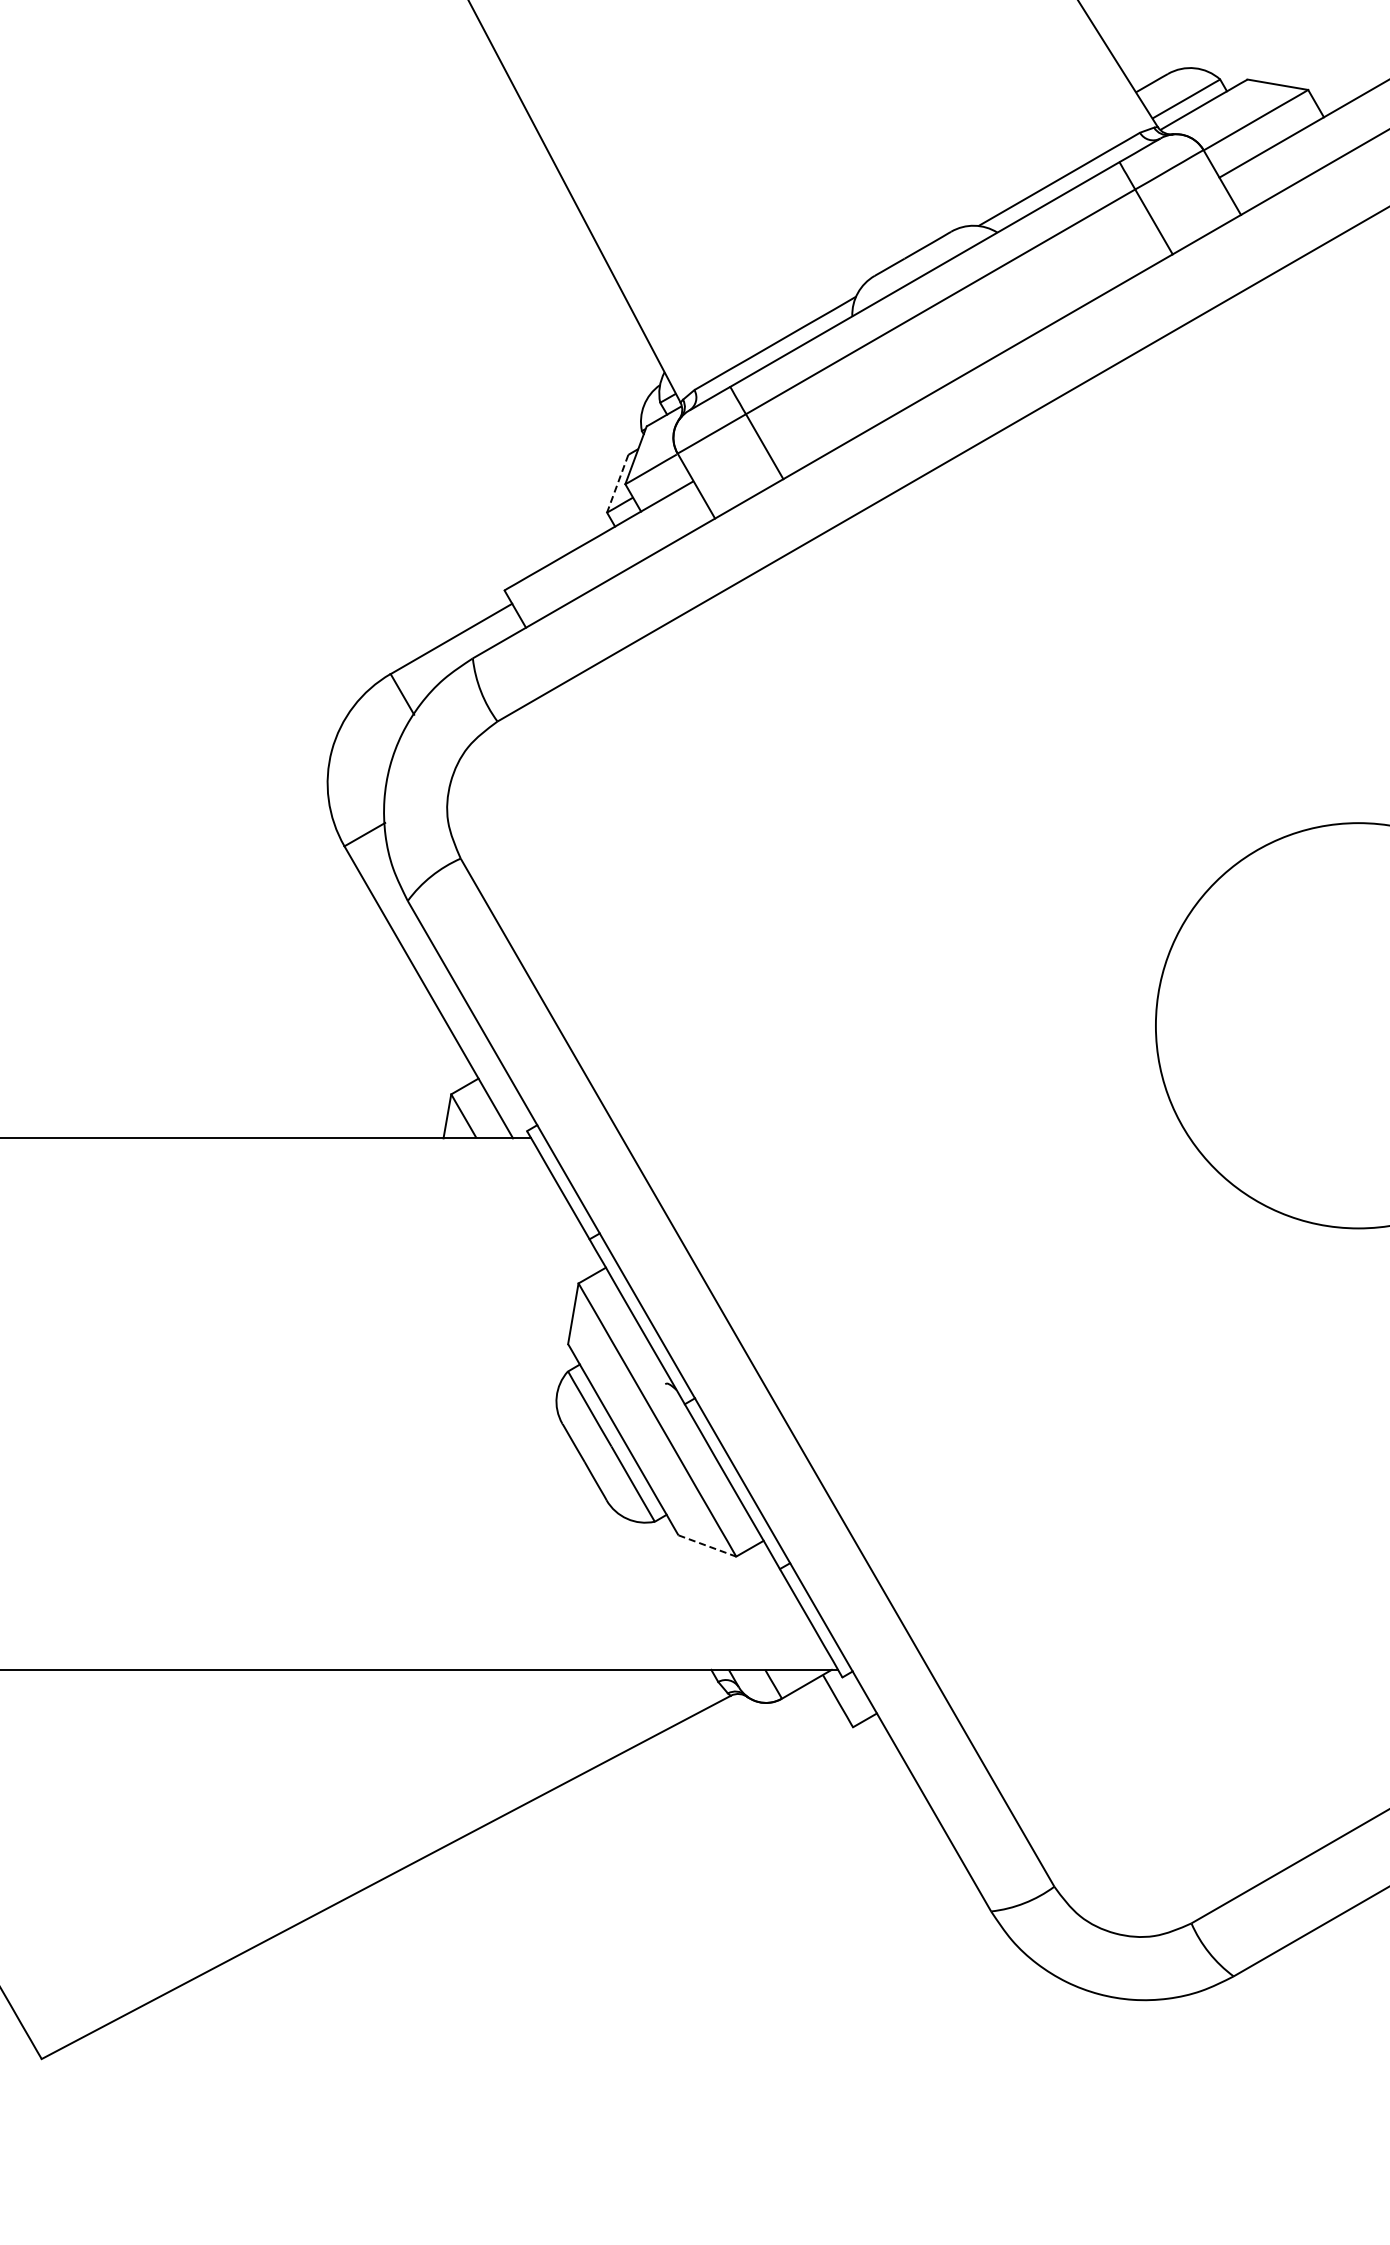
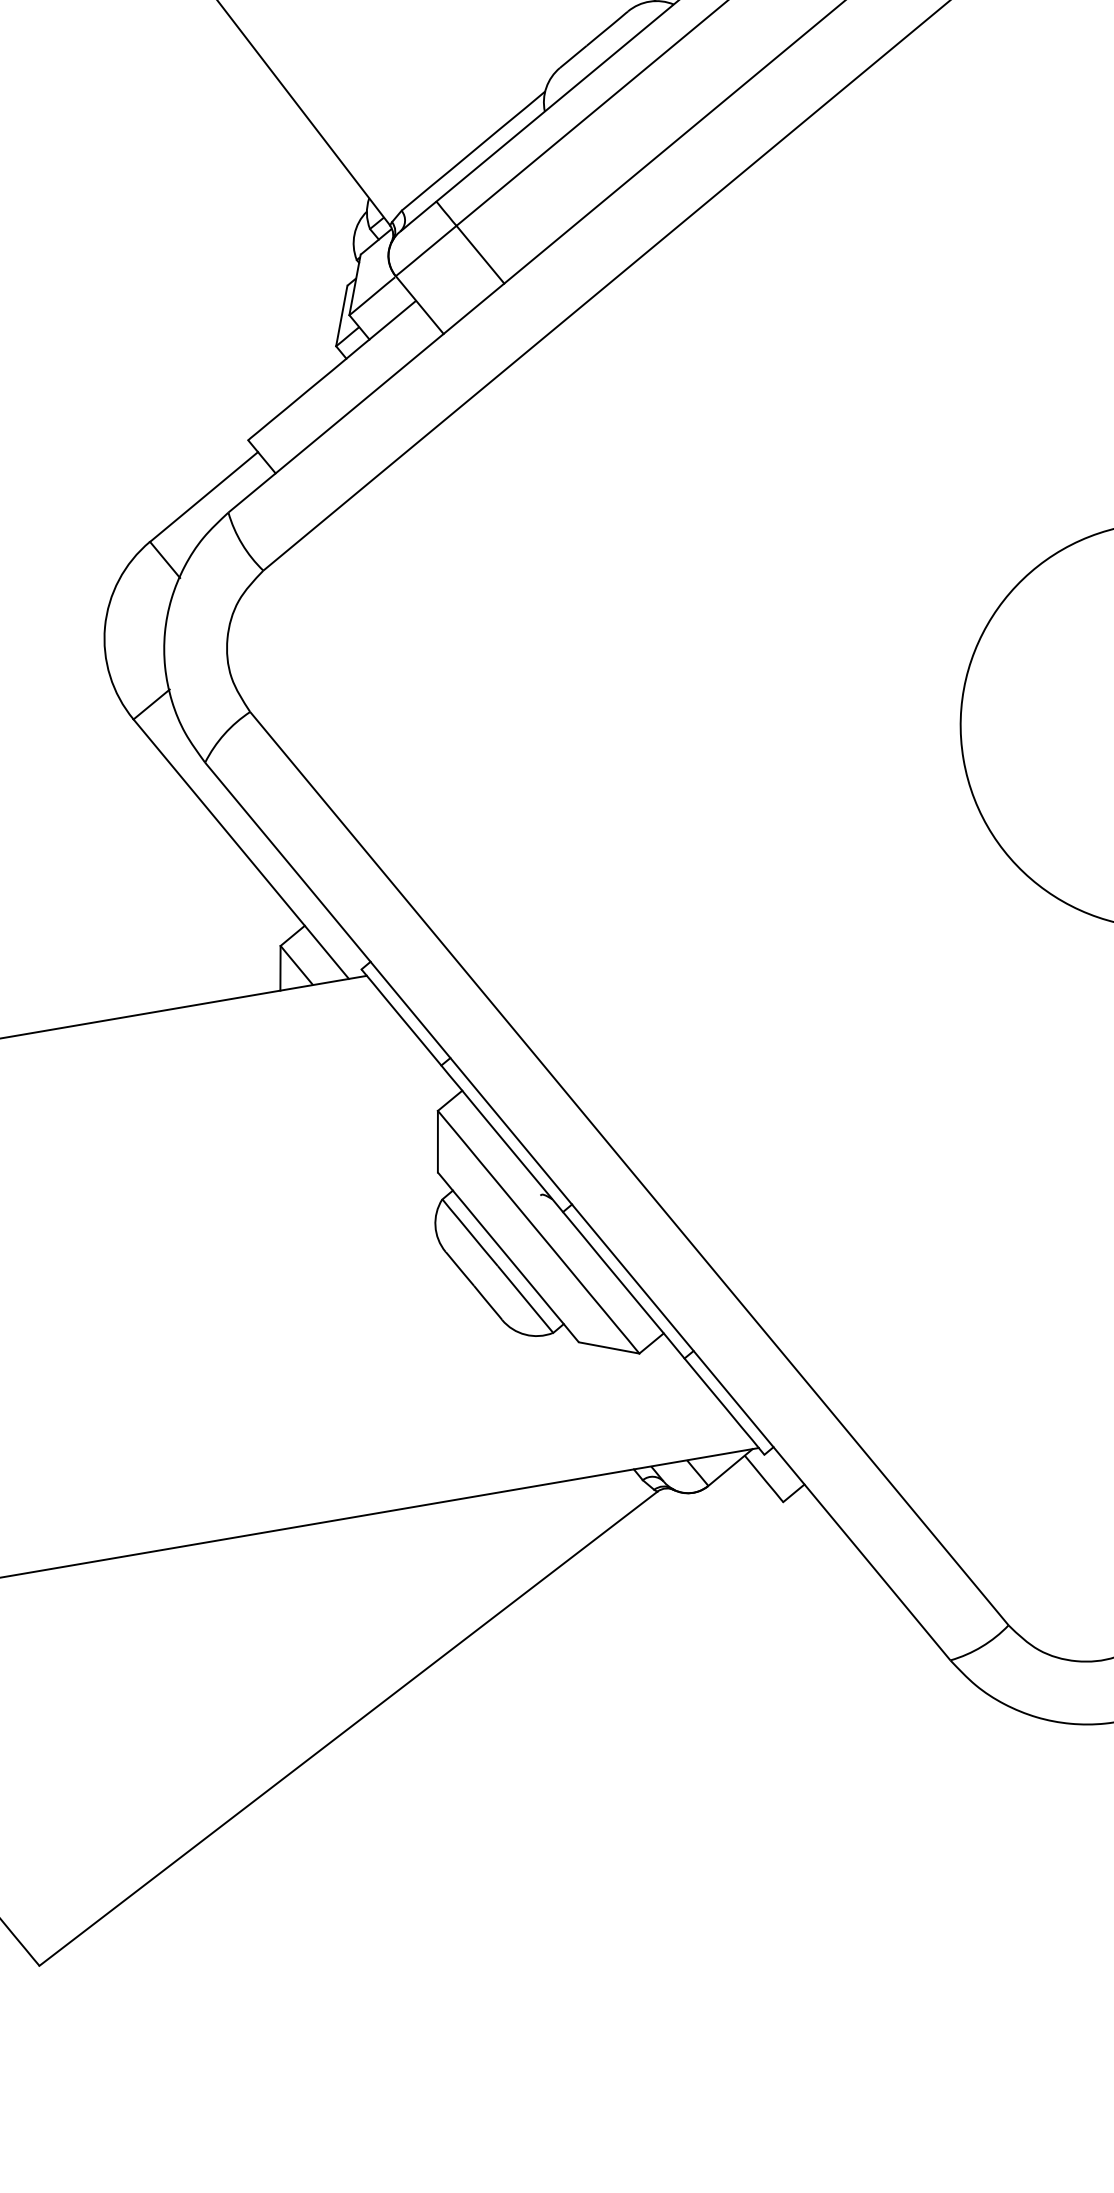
line: (617, 483) -> (341, 315), dashed -> solid
line: (707, 1545) -> (609, 1347), dashed -> solid

